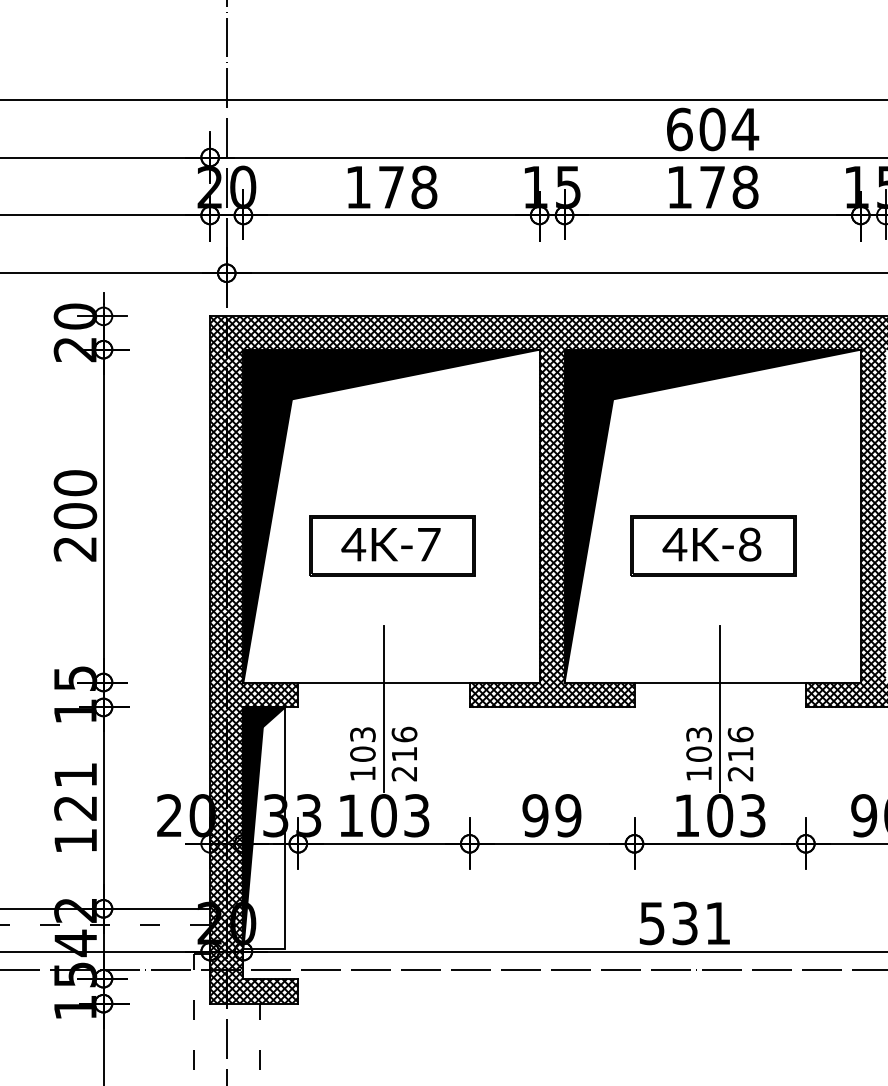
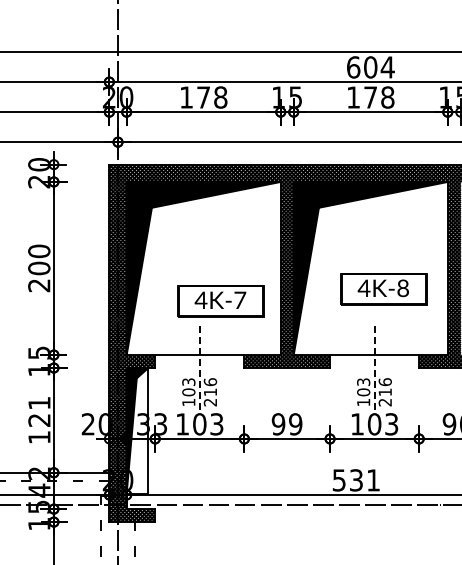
part: (391, 546) -> (220, 301), moved
part: (712, 546) -> (383, 289), moved
line: (383, 710) -> (199, 369), solid -> dashed
line: (719, 710) -> (374, 369), solid -> dashed

